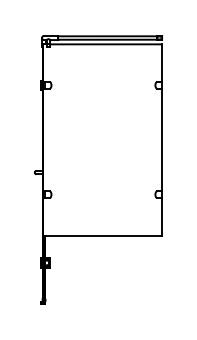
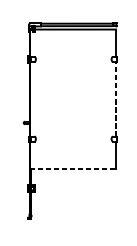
line: (161, 139) -> (116, 98), solid -> dashed
line: (102, 235) -> (73, 168), solid -> dashed

